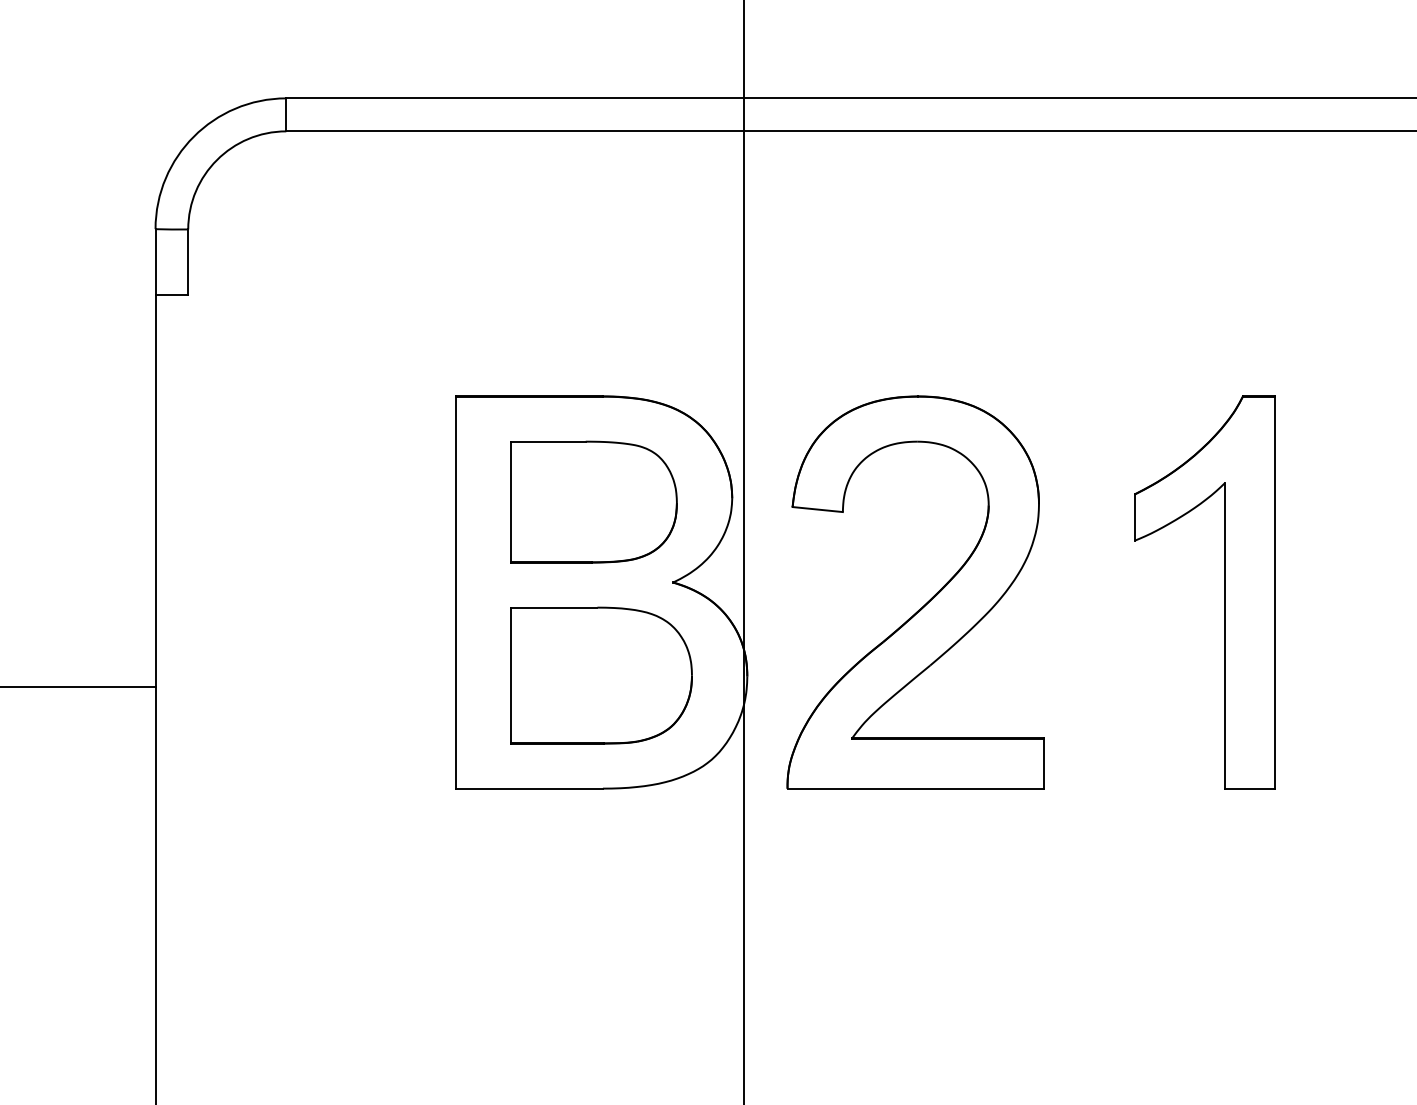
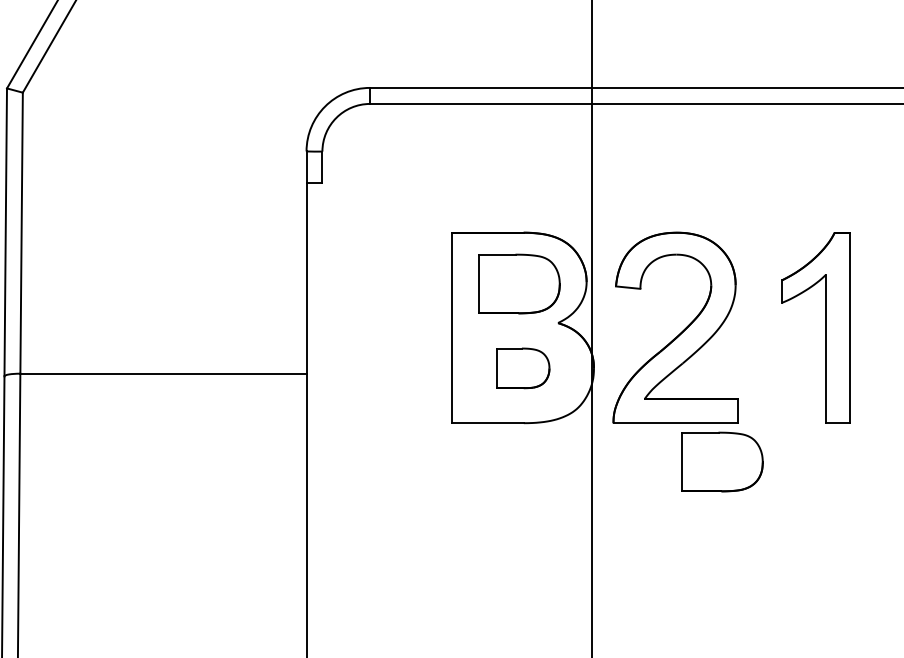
part: (600, 676) -> (522, 368), size x0.6
part: (1011, 867) -> (722, 461), added

